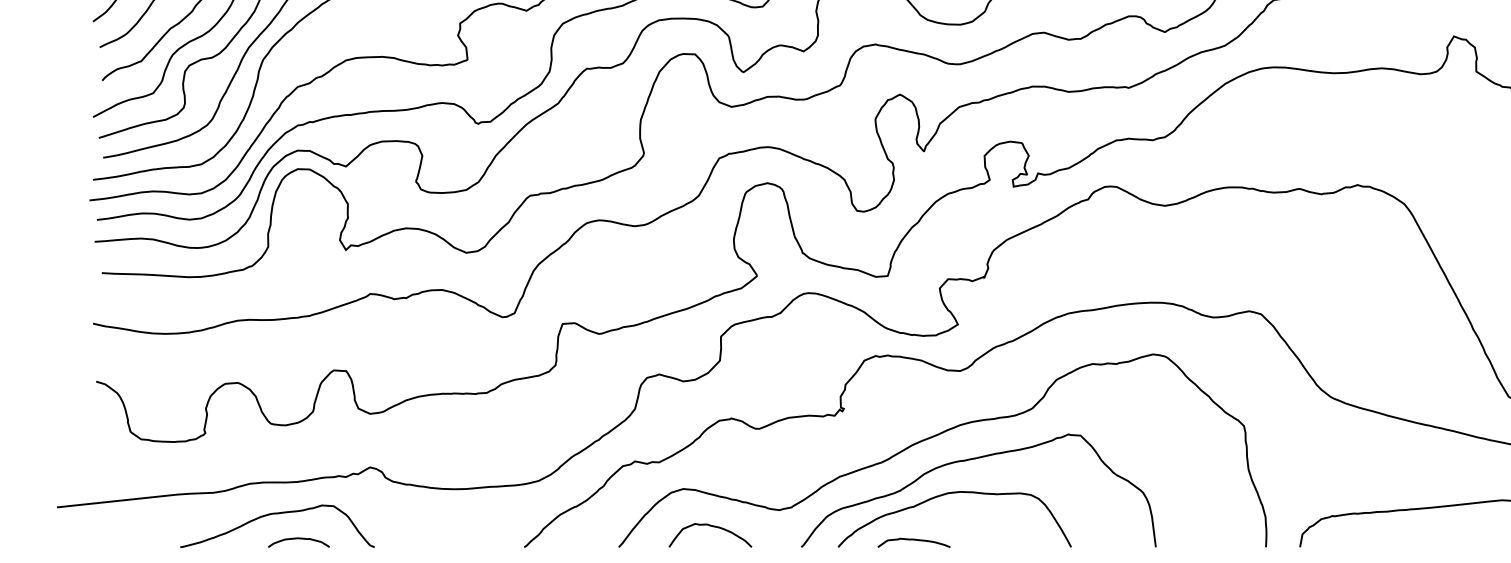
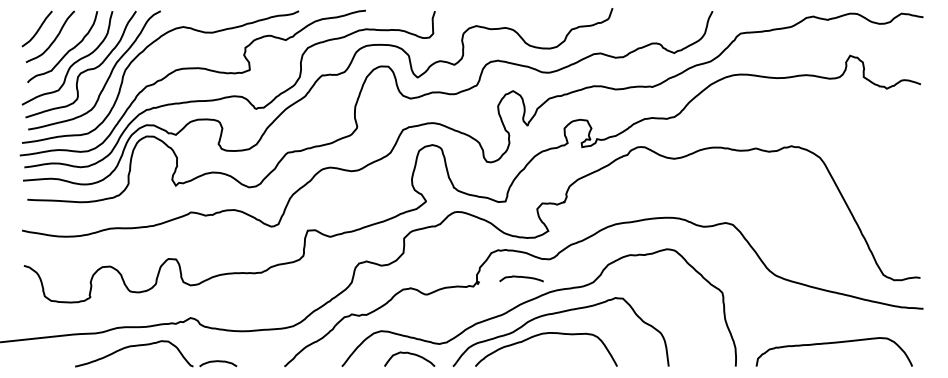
curve: (710, 527) -> (409, 354), moved
curve: (299, 540) -> (218, 362), moved
curve: (913, 540) -> (521, 277), moved

